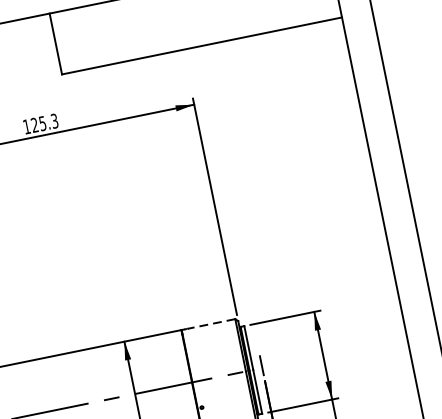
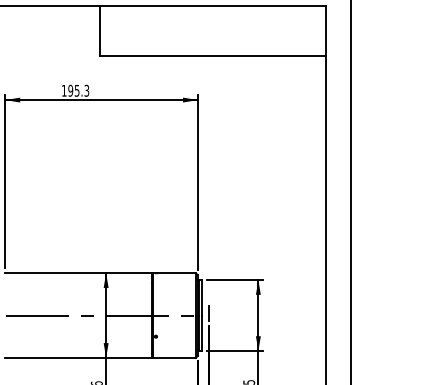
text: (34, 124) -> (70, 90), 125.3 -> 195.3
line: (211, 324) -> (176, 273), dashed -> solid

